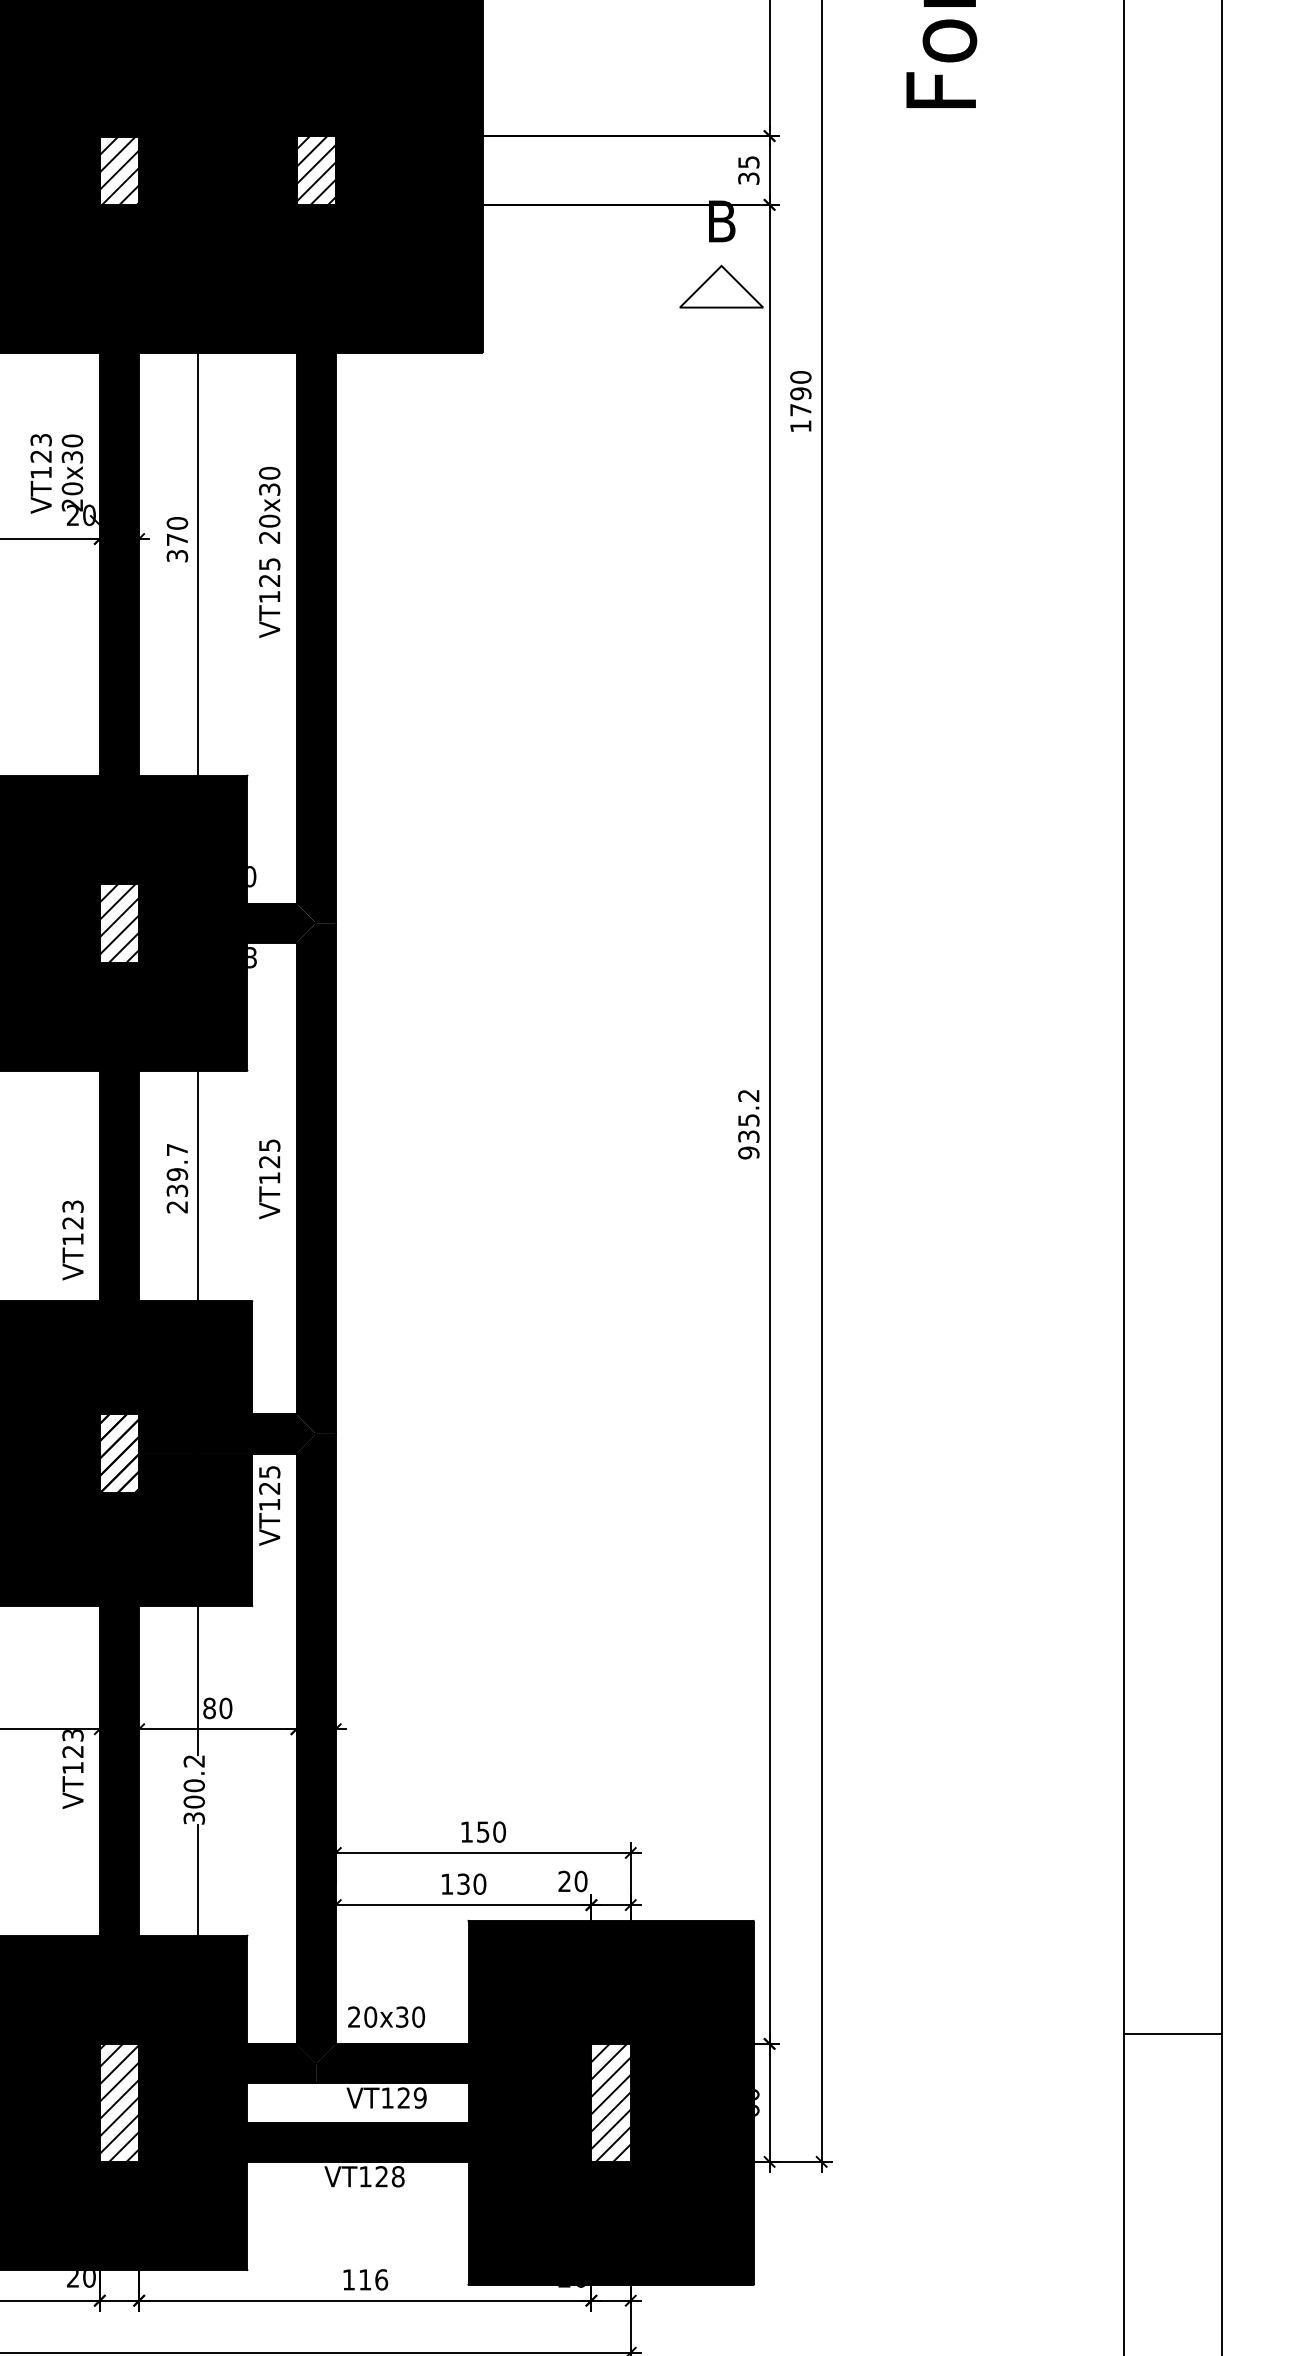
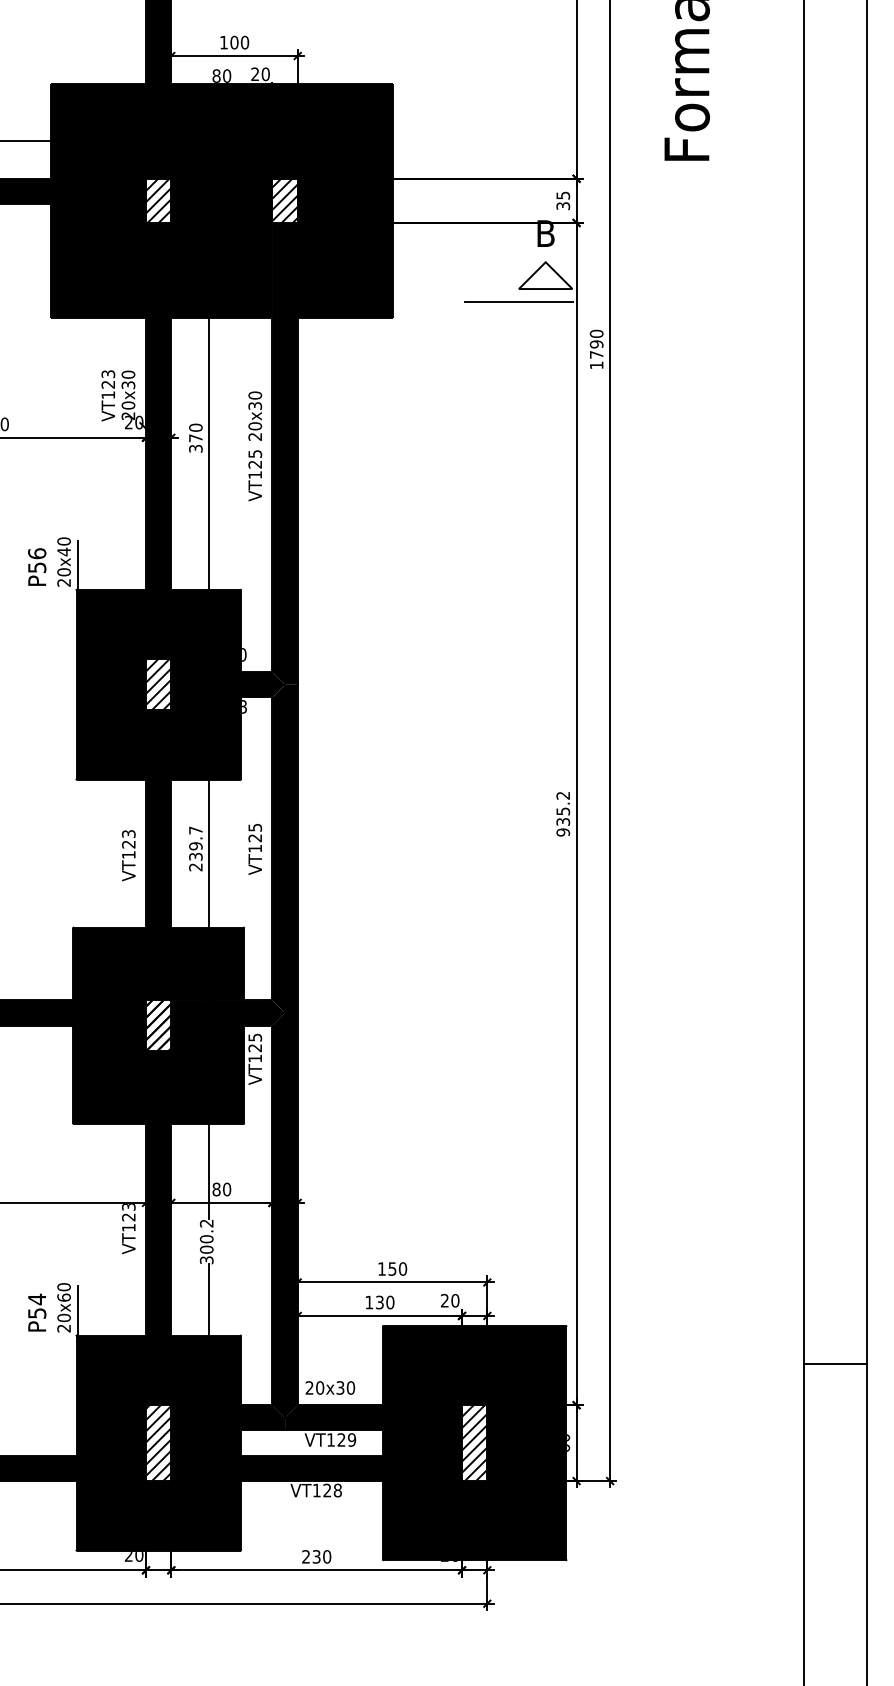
line: (679, 328) -> (518, 302), added
text: (72, 1240) -> (128, 855), moved
line: (1172, 2033) -> (835, 1363), moved
text: (364, 2279) -> (316, 1556), 116 -> 230

